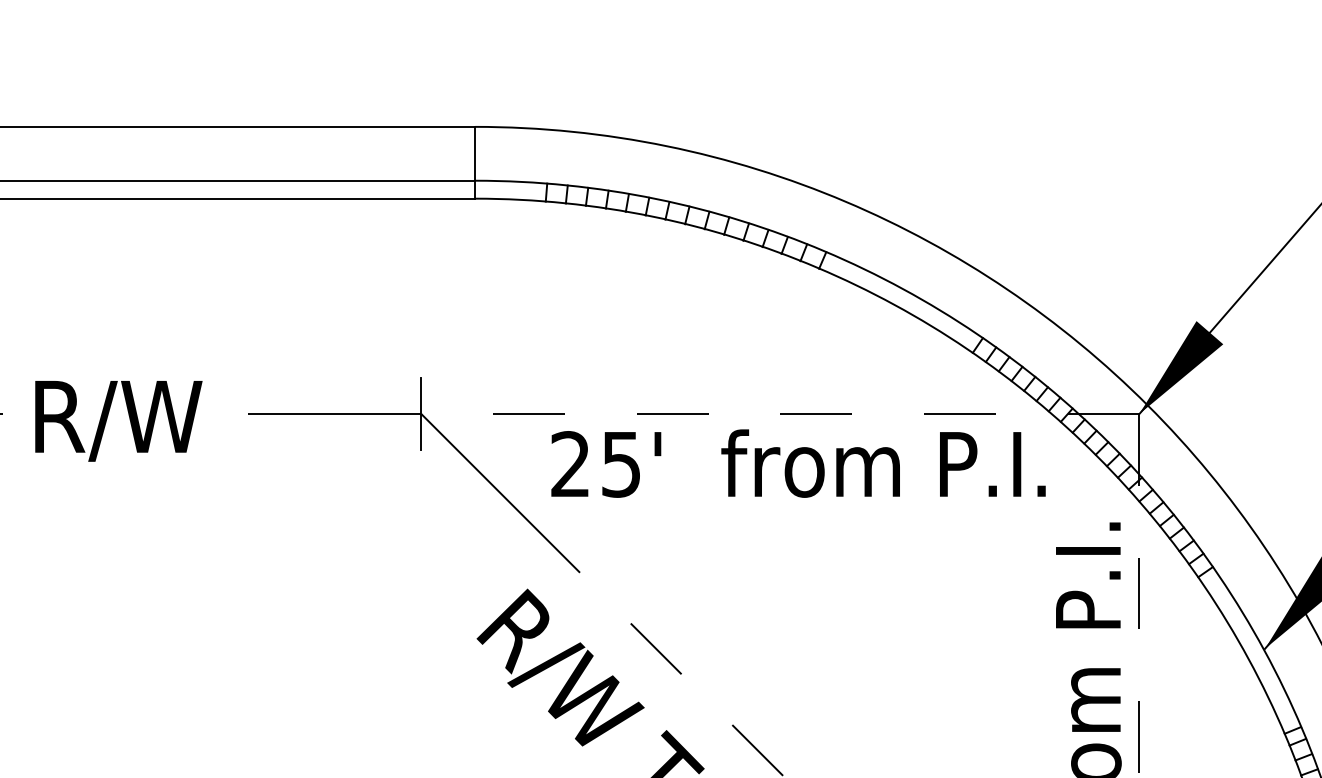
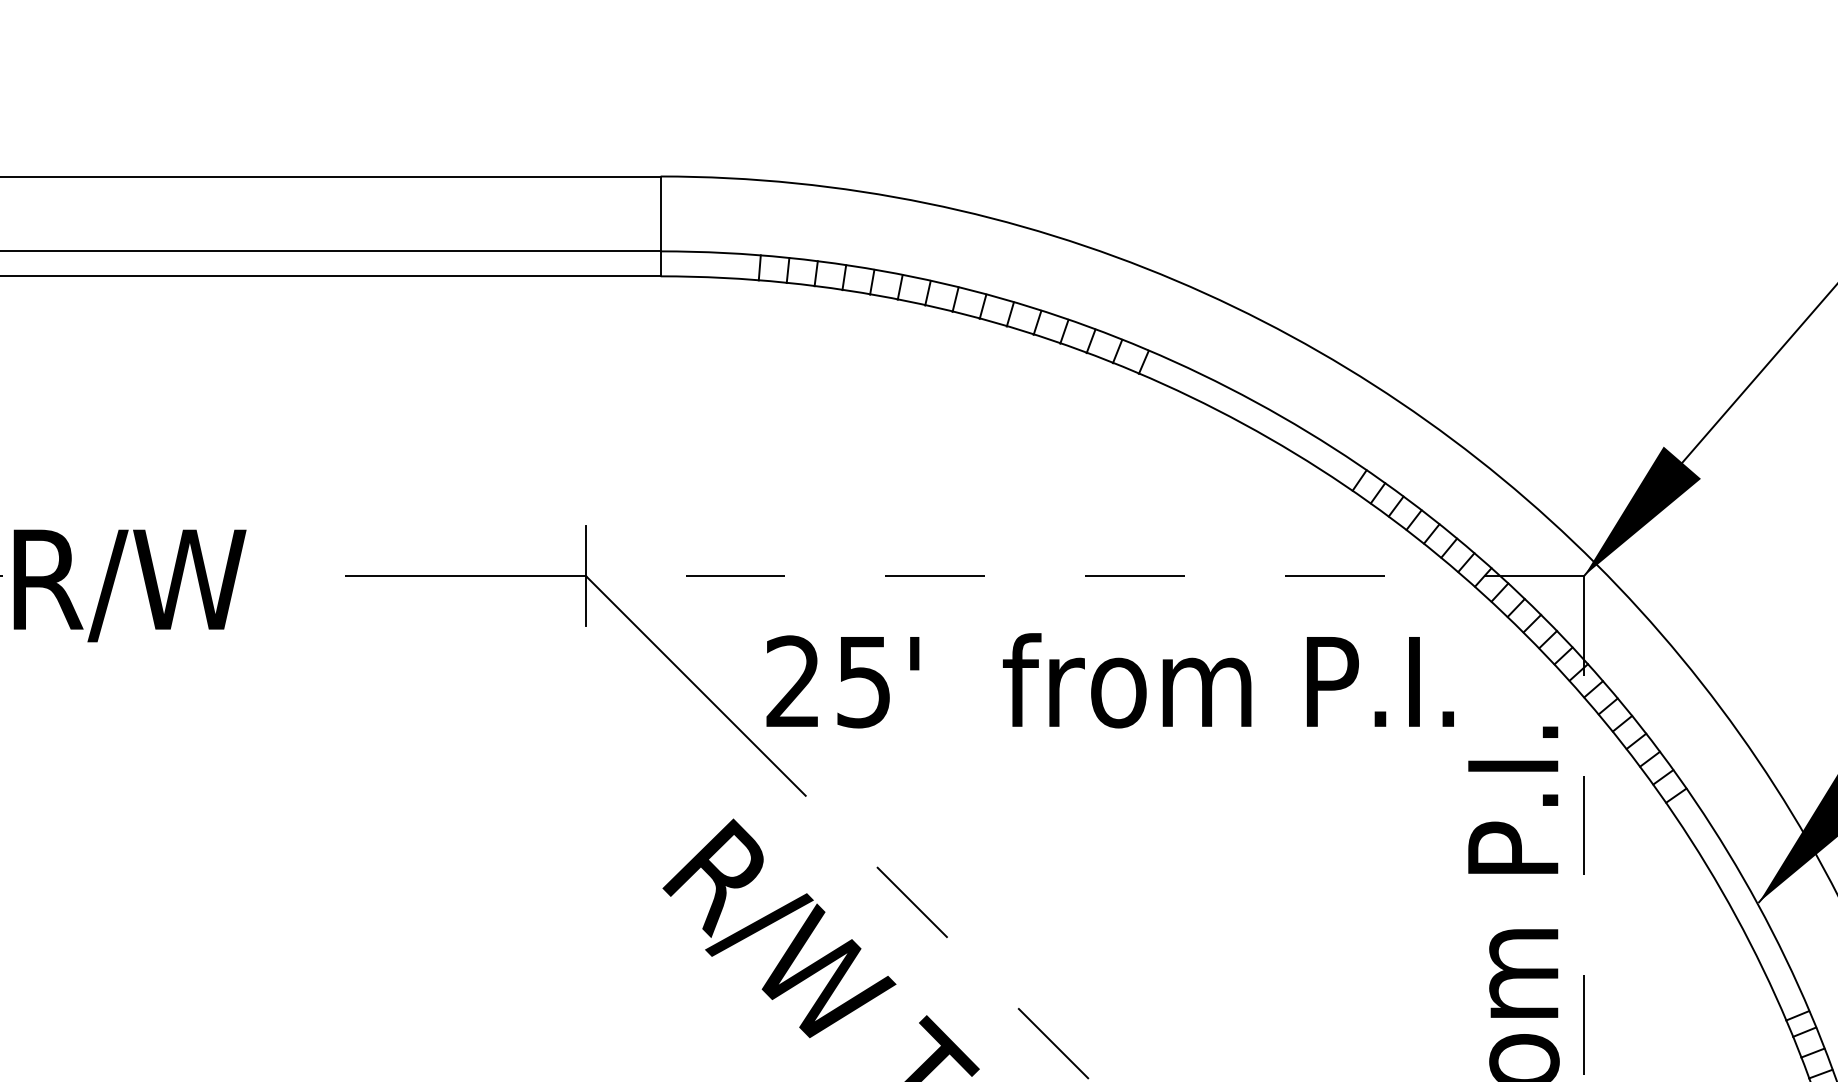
text: (118, 420) -> (129, 585), moved
text: (797, 463) -> (1109, 680), moved

